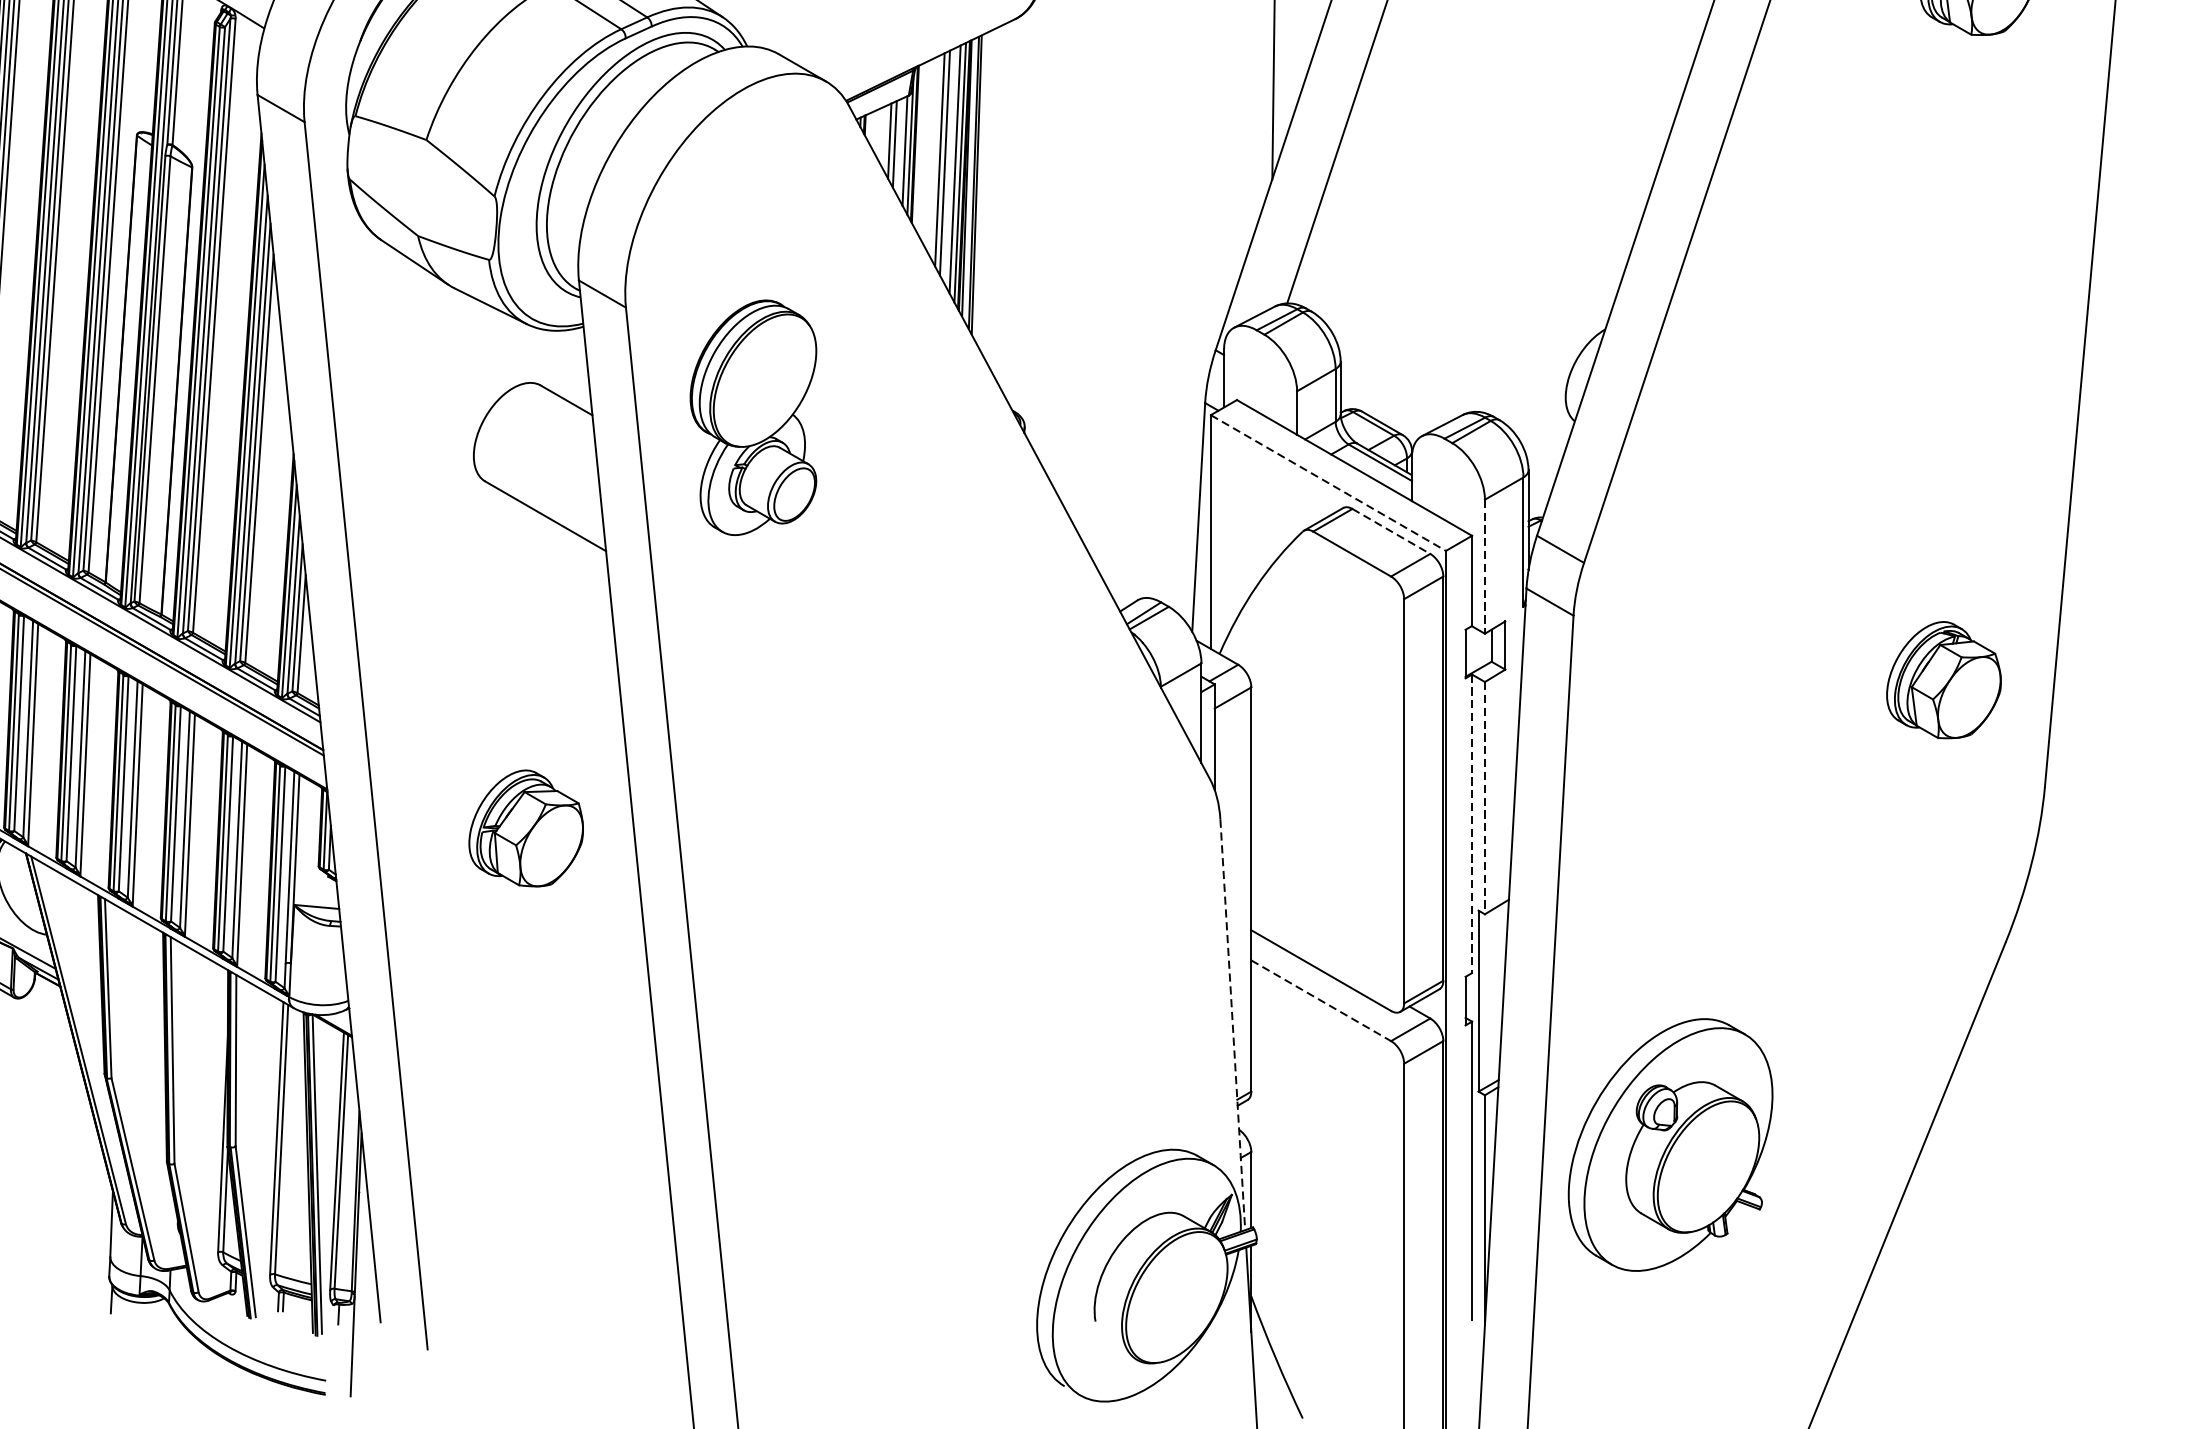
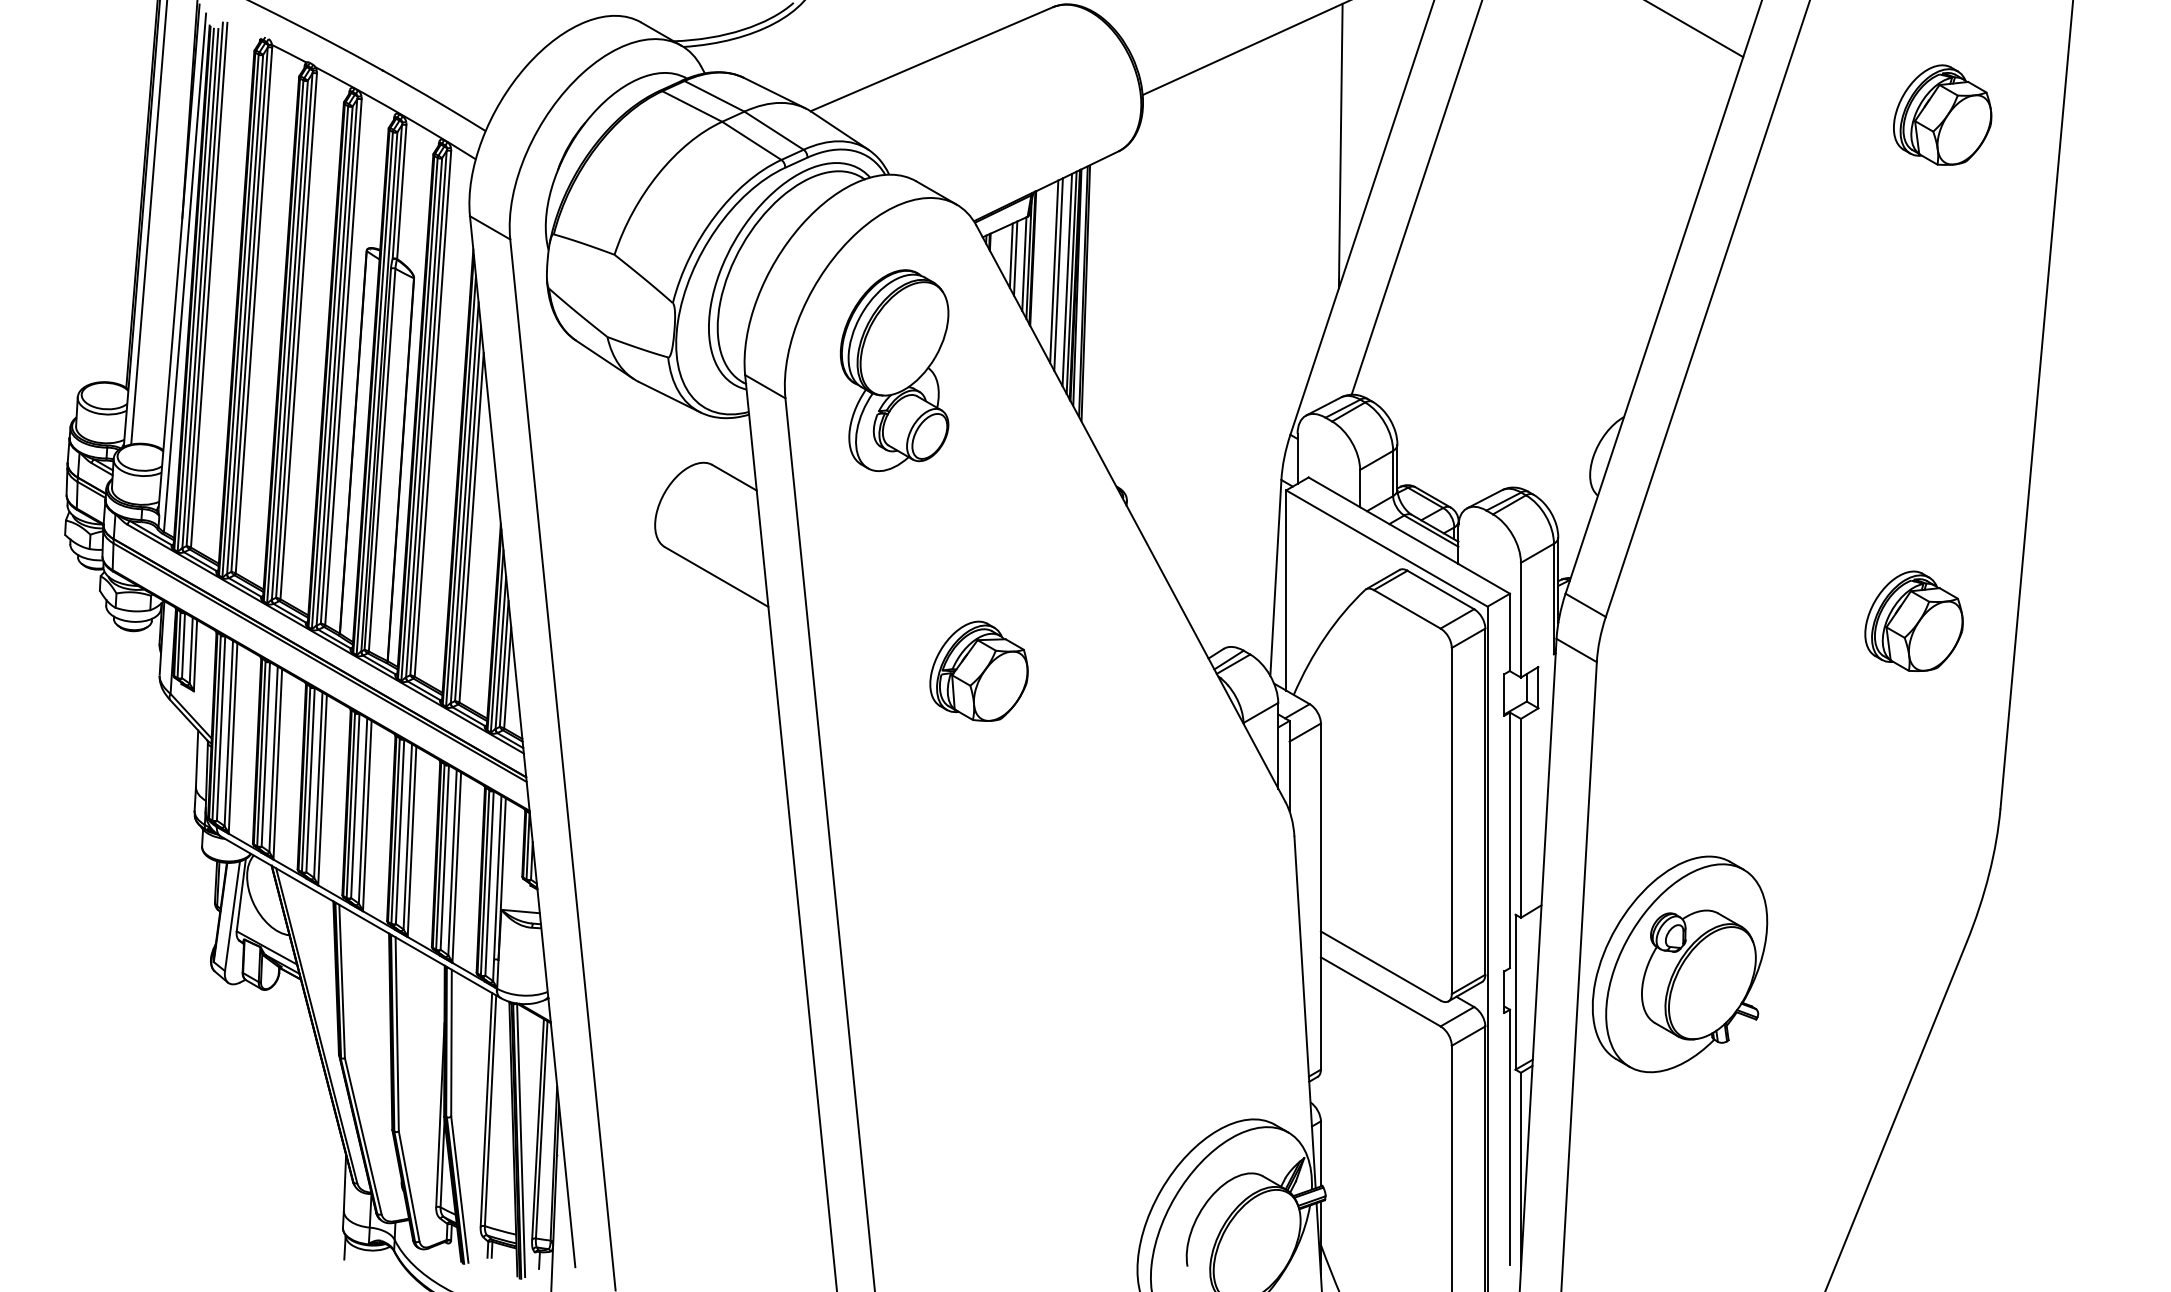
part: (753, 417) -> (894, 370), moved
line: (1329, 483) -> (1387, 548), dashed -> solid
line: (1392, 532) -> (1441, 590), dashed -> solid
line: (1484, 567) -> (1520, 620), dashed -> solid
part: (1943, 679) -> (1913, 620), moved
line: (1484, 798) -> (1520, 818), dashed -> solid
line: (1471, 824) -> (1509, 840), dashed -> solid
part: (525, 827) -> (978, 670), moved
line: (1322, 1001) -> (1381, 992), dashed -> solid
line: (1233, 1026) -> (1305, 1013), dashed -> solid
part: (1671, 1145) -> (1680, 964), moved

